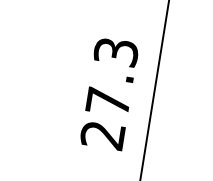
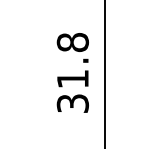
text: (109, 92) -> (72, 72), 27.3 -> 31.8

